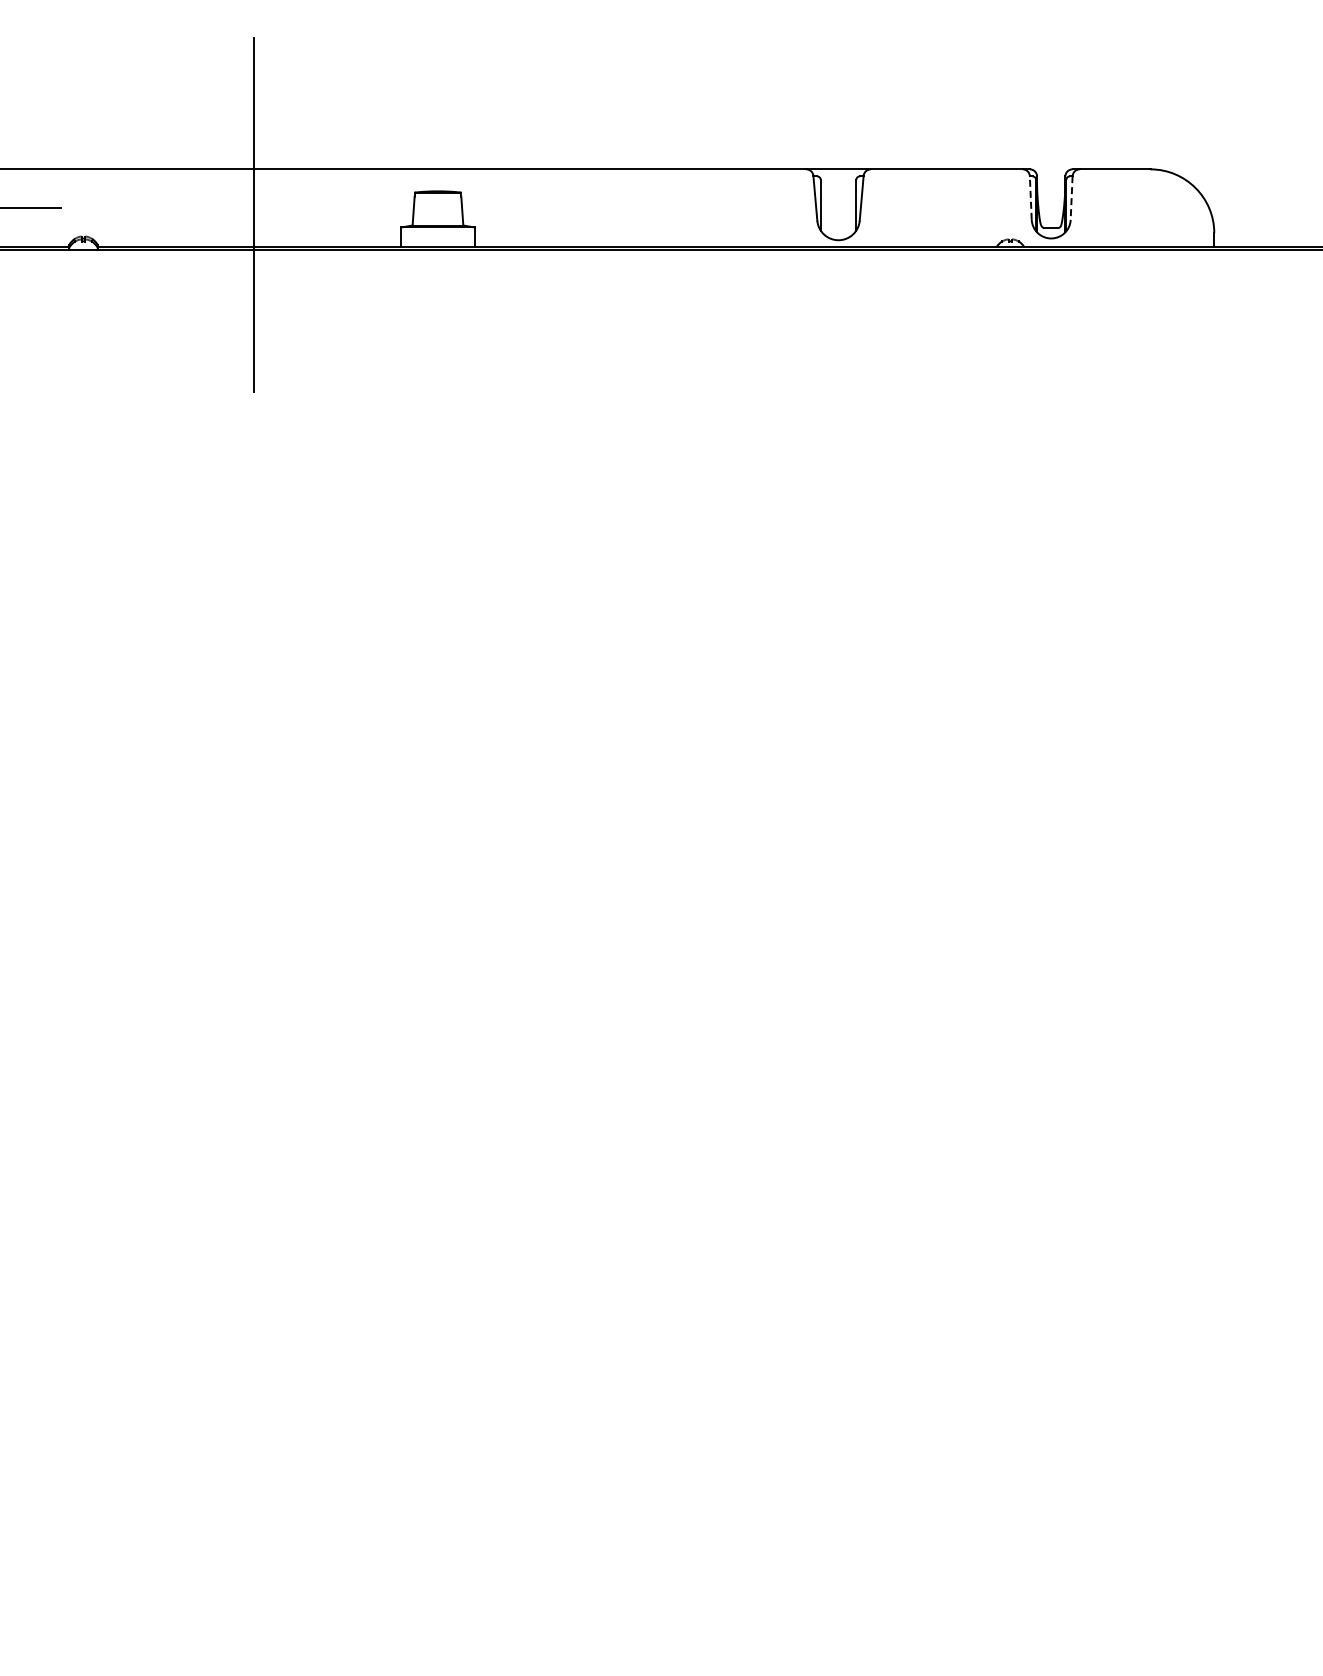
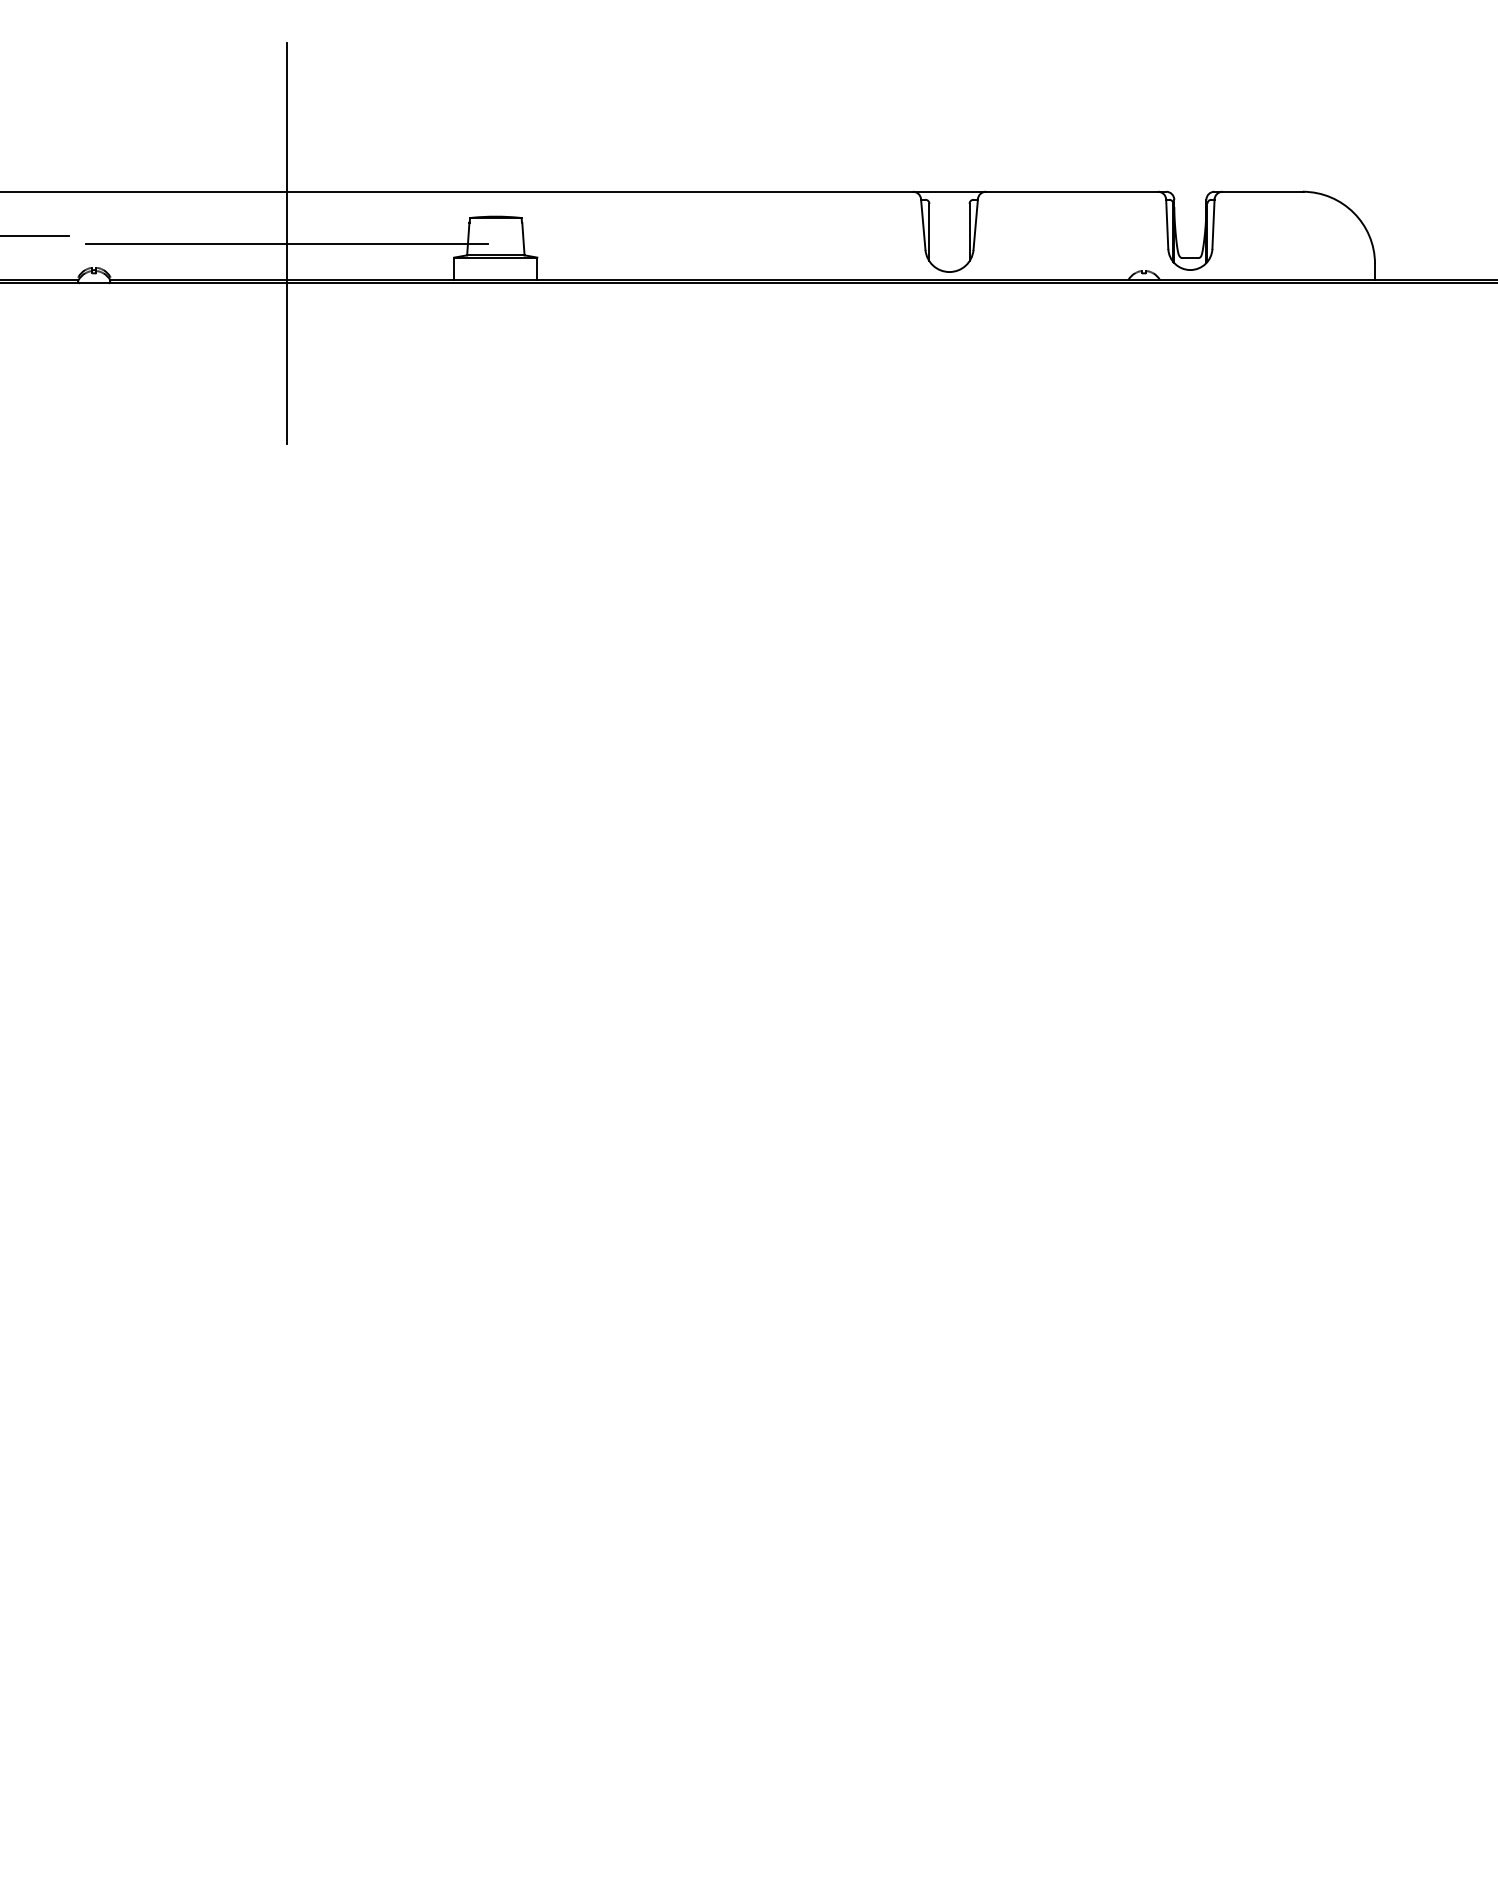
line: (1030, 198) -> (1166, 224), dashed -> solid
line: (1071, 198) -> (1213, 224), dashed -> solid
line: (253, 215) -> (286, 244), added

